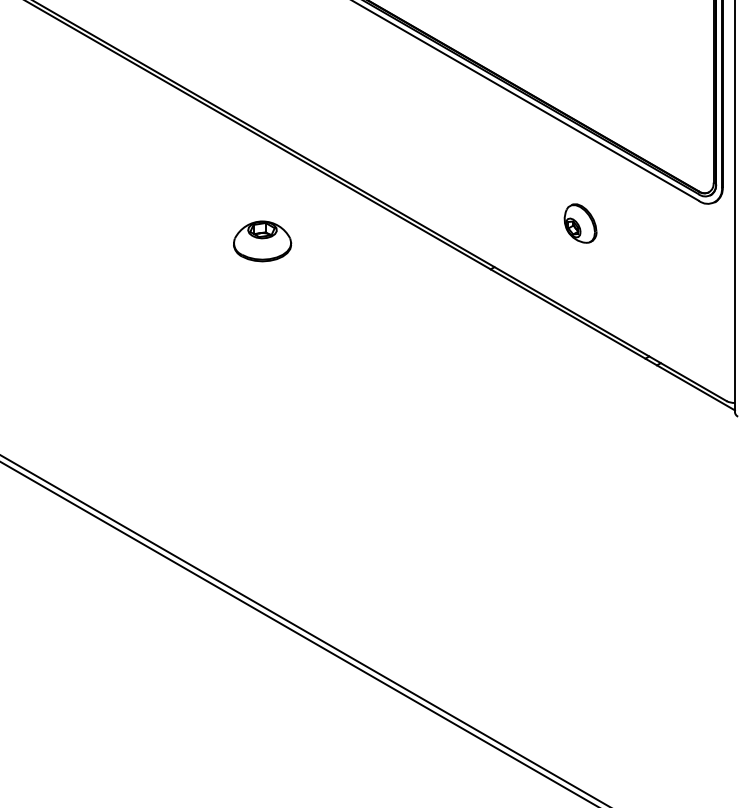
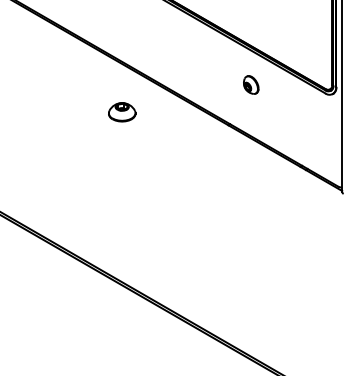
part: (581, 222) -> (251, 84), moved

